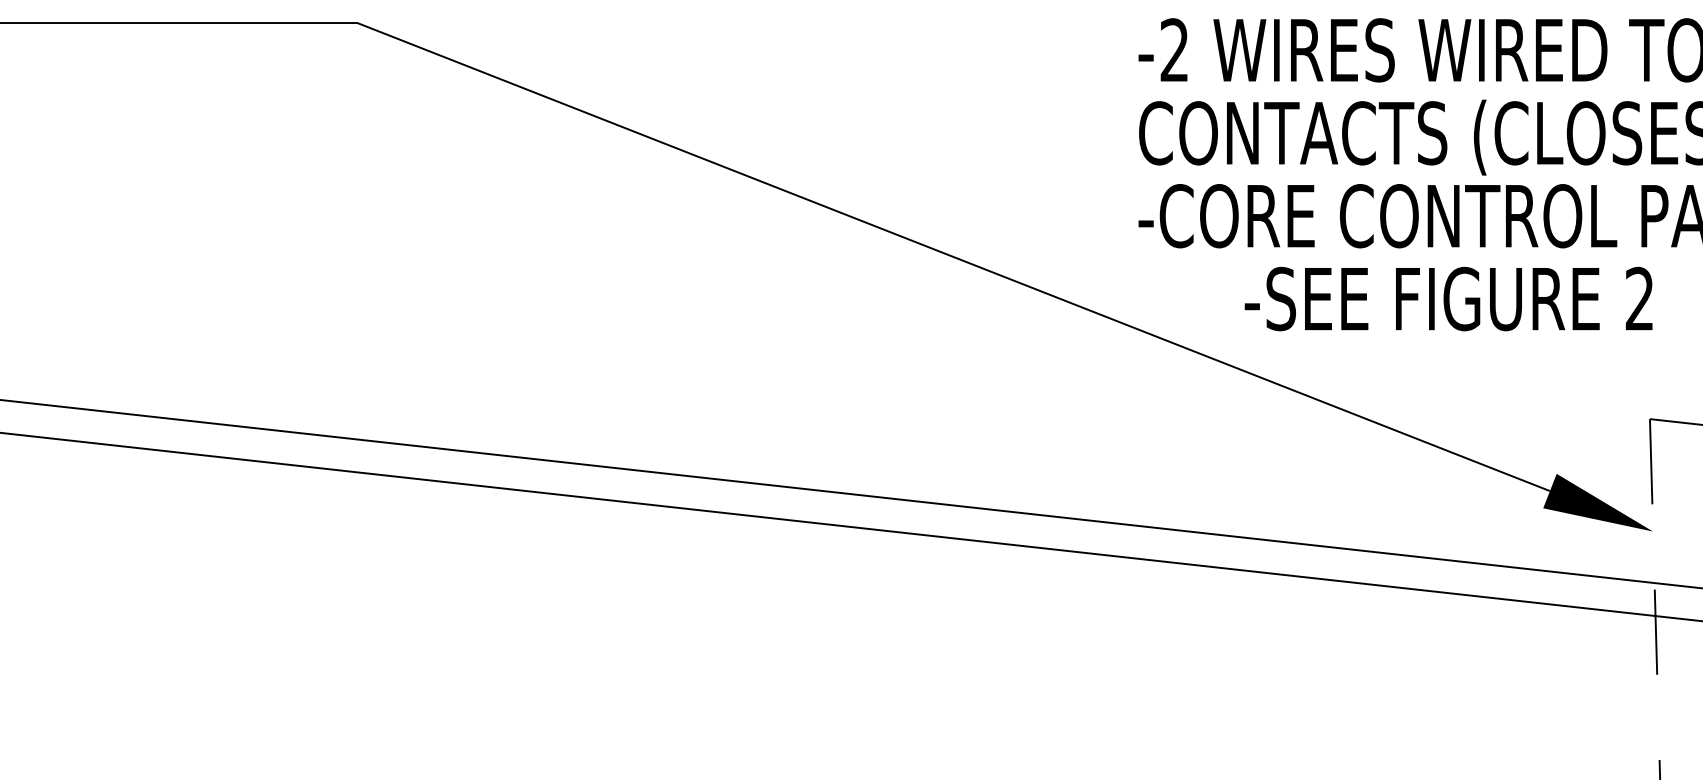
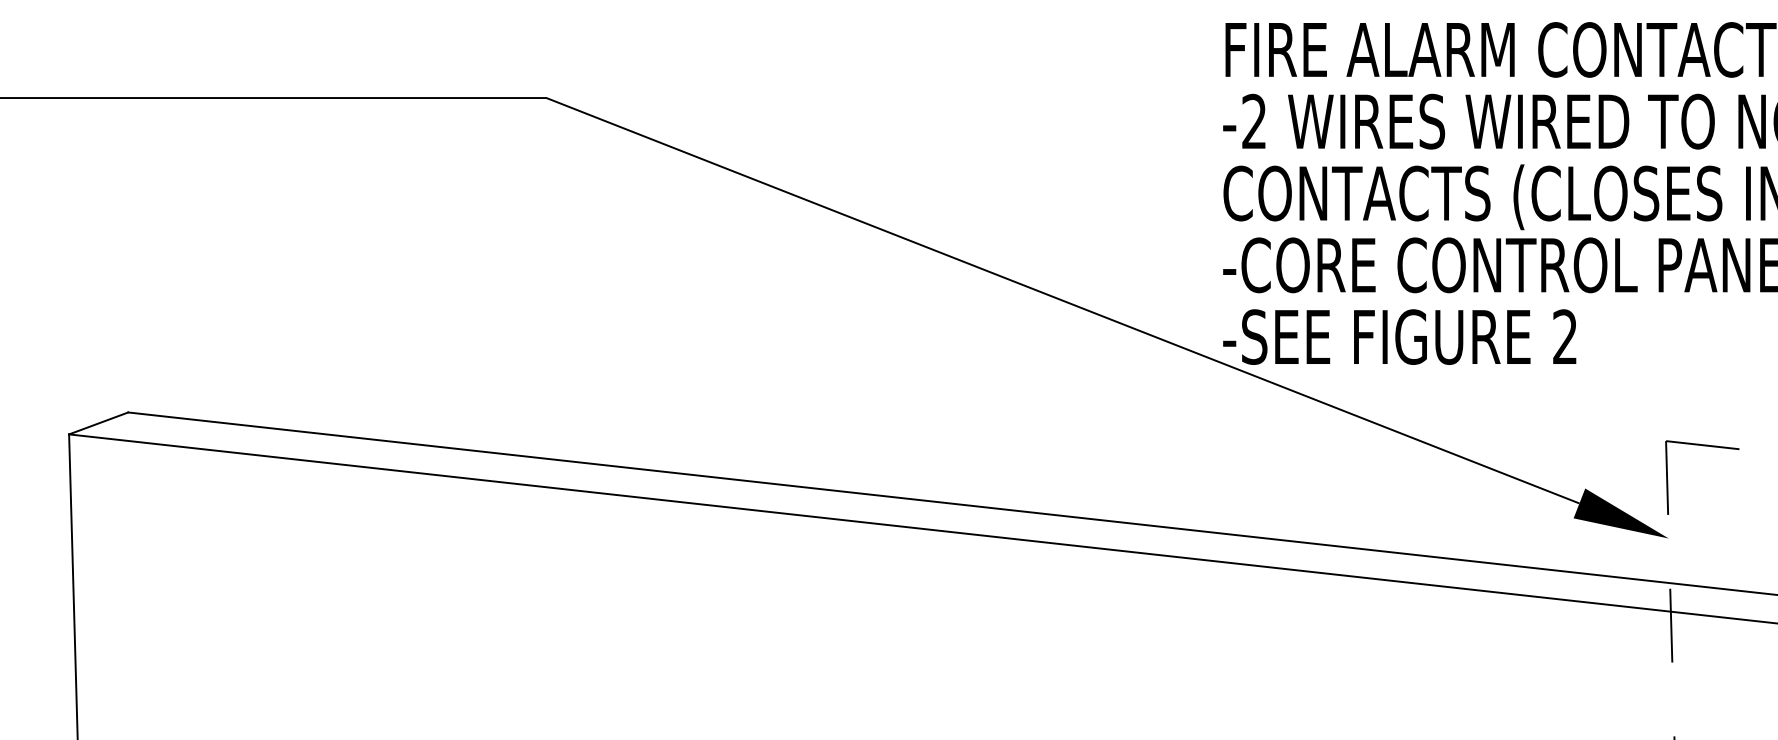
text: (1448, 298) -> (1399, 336), moved

